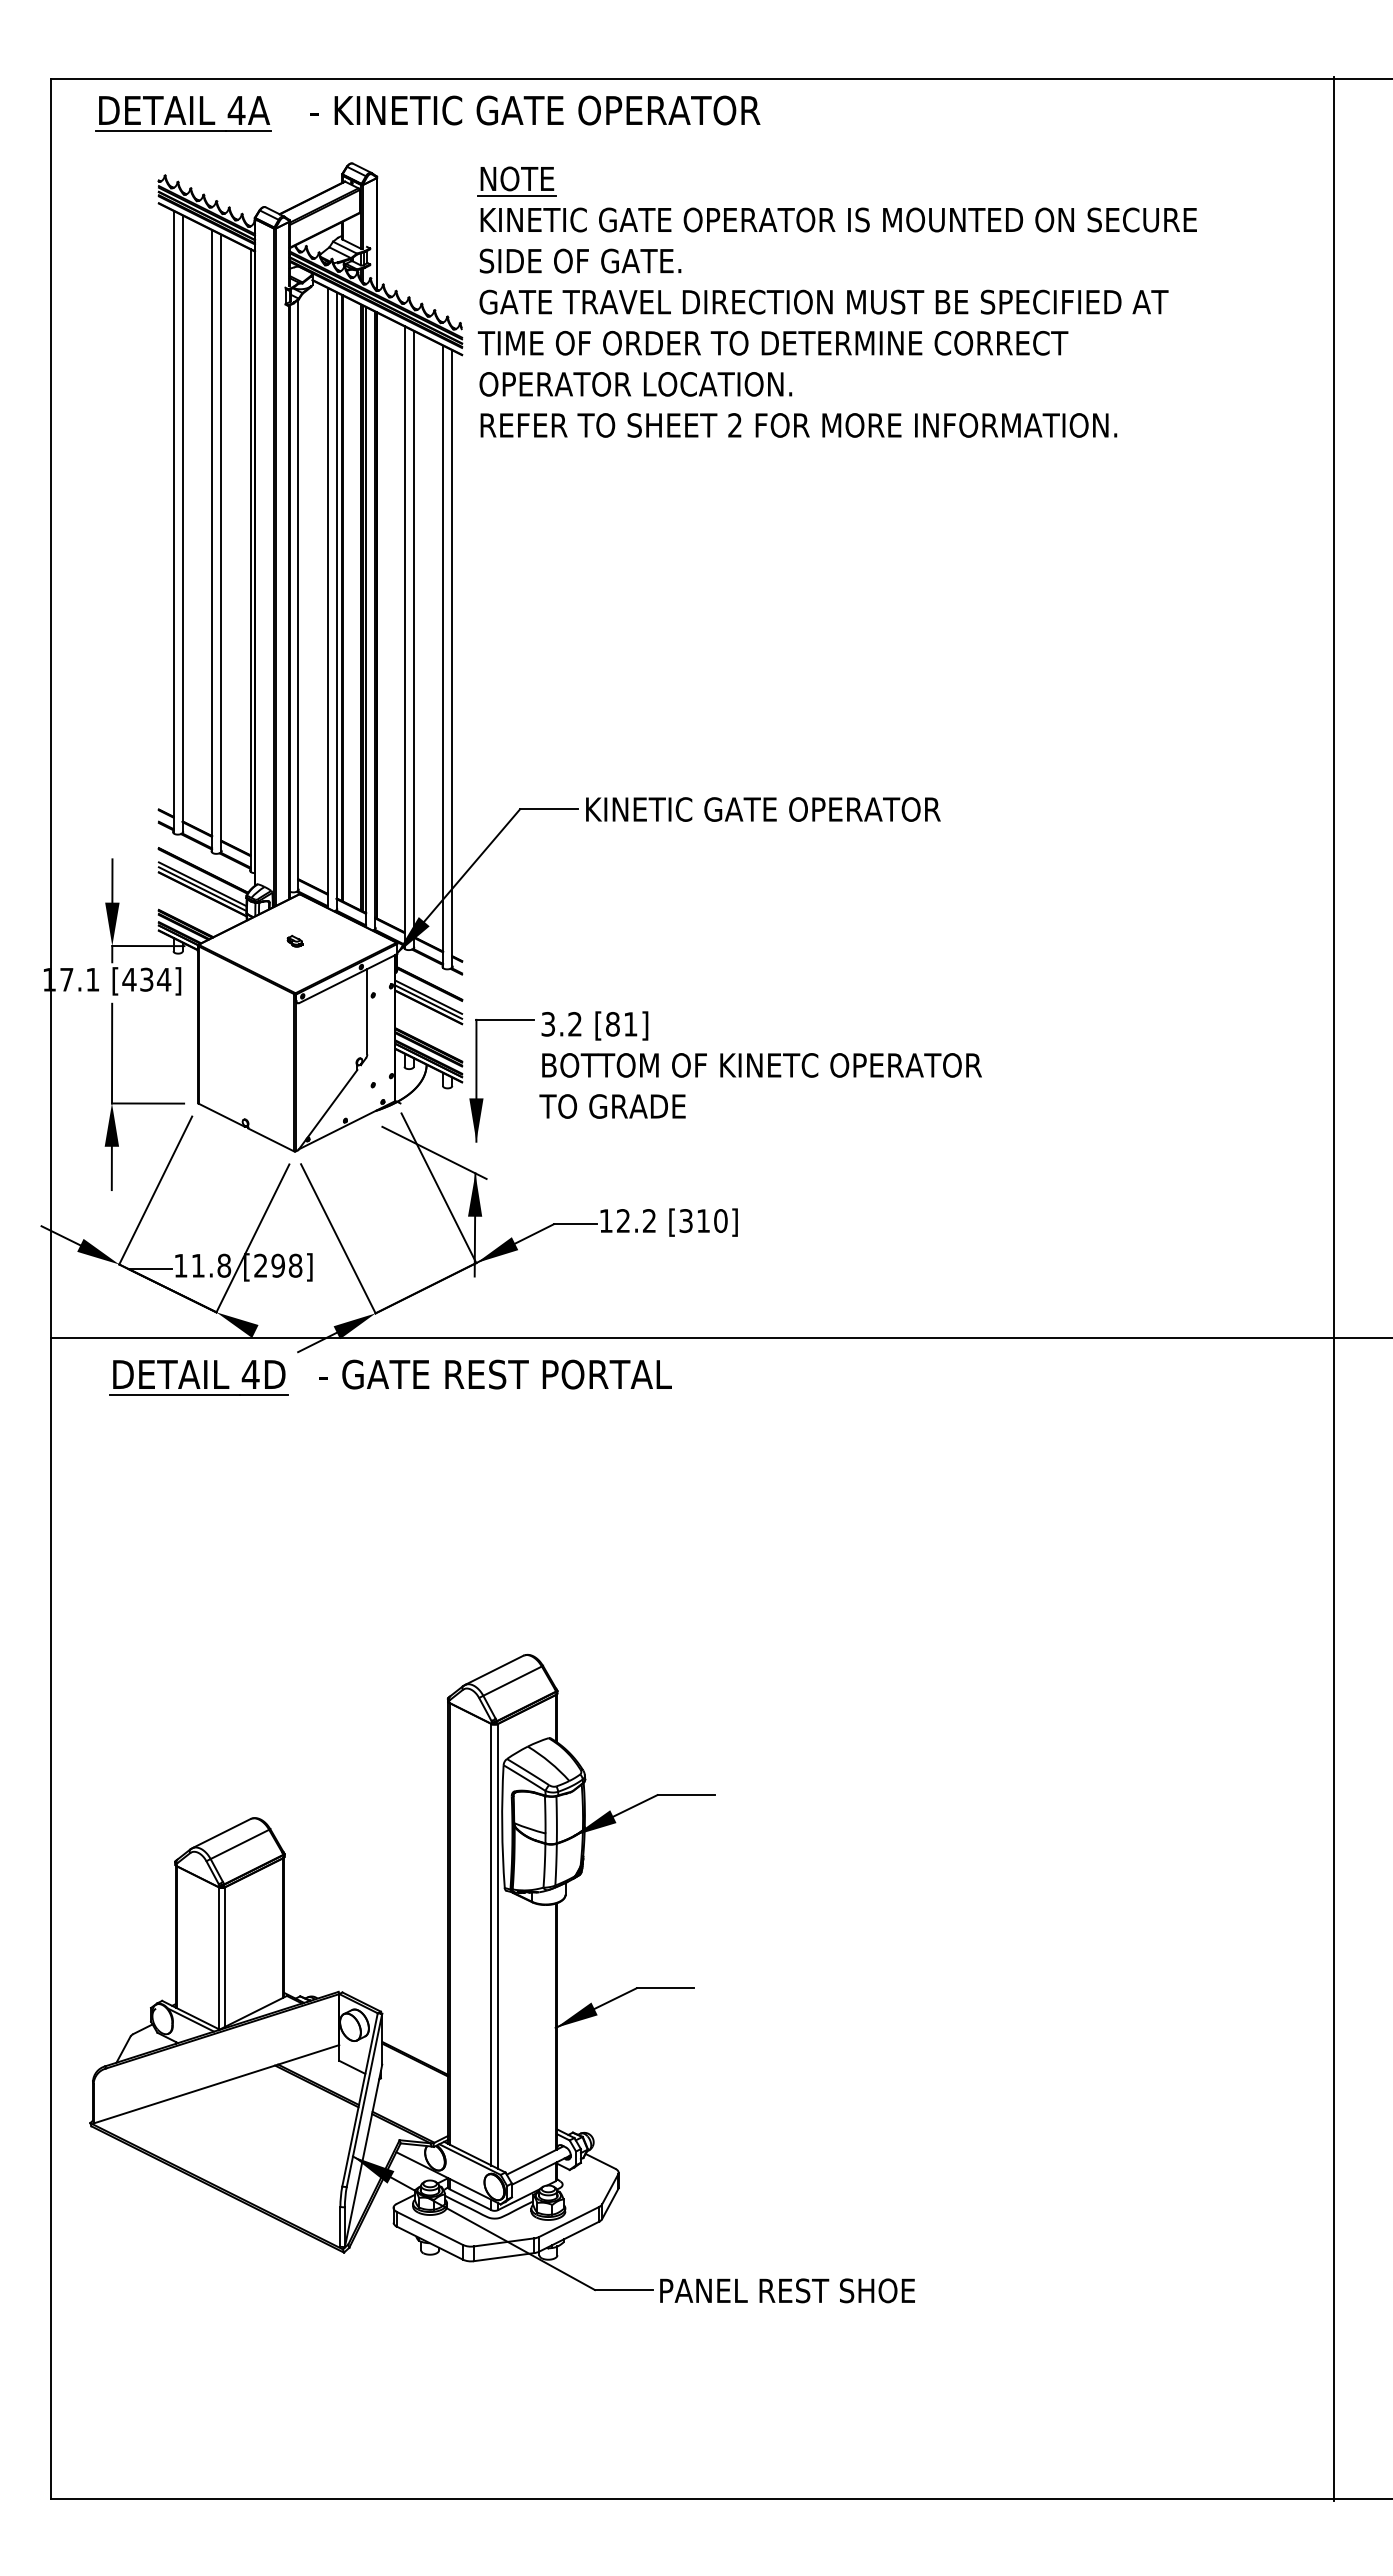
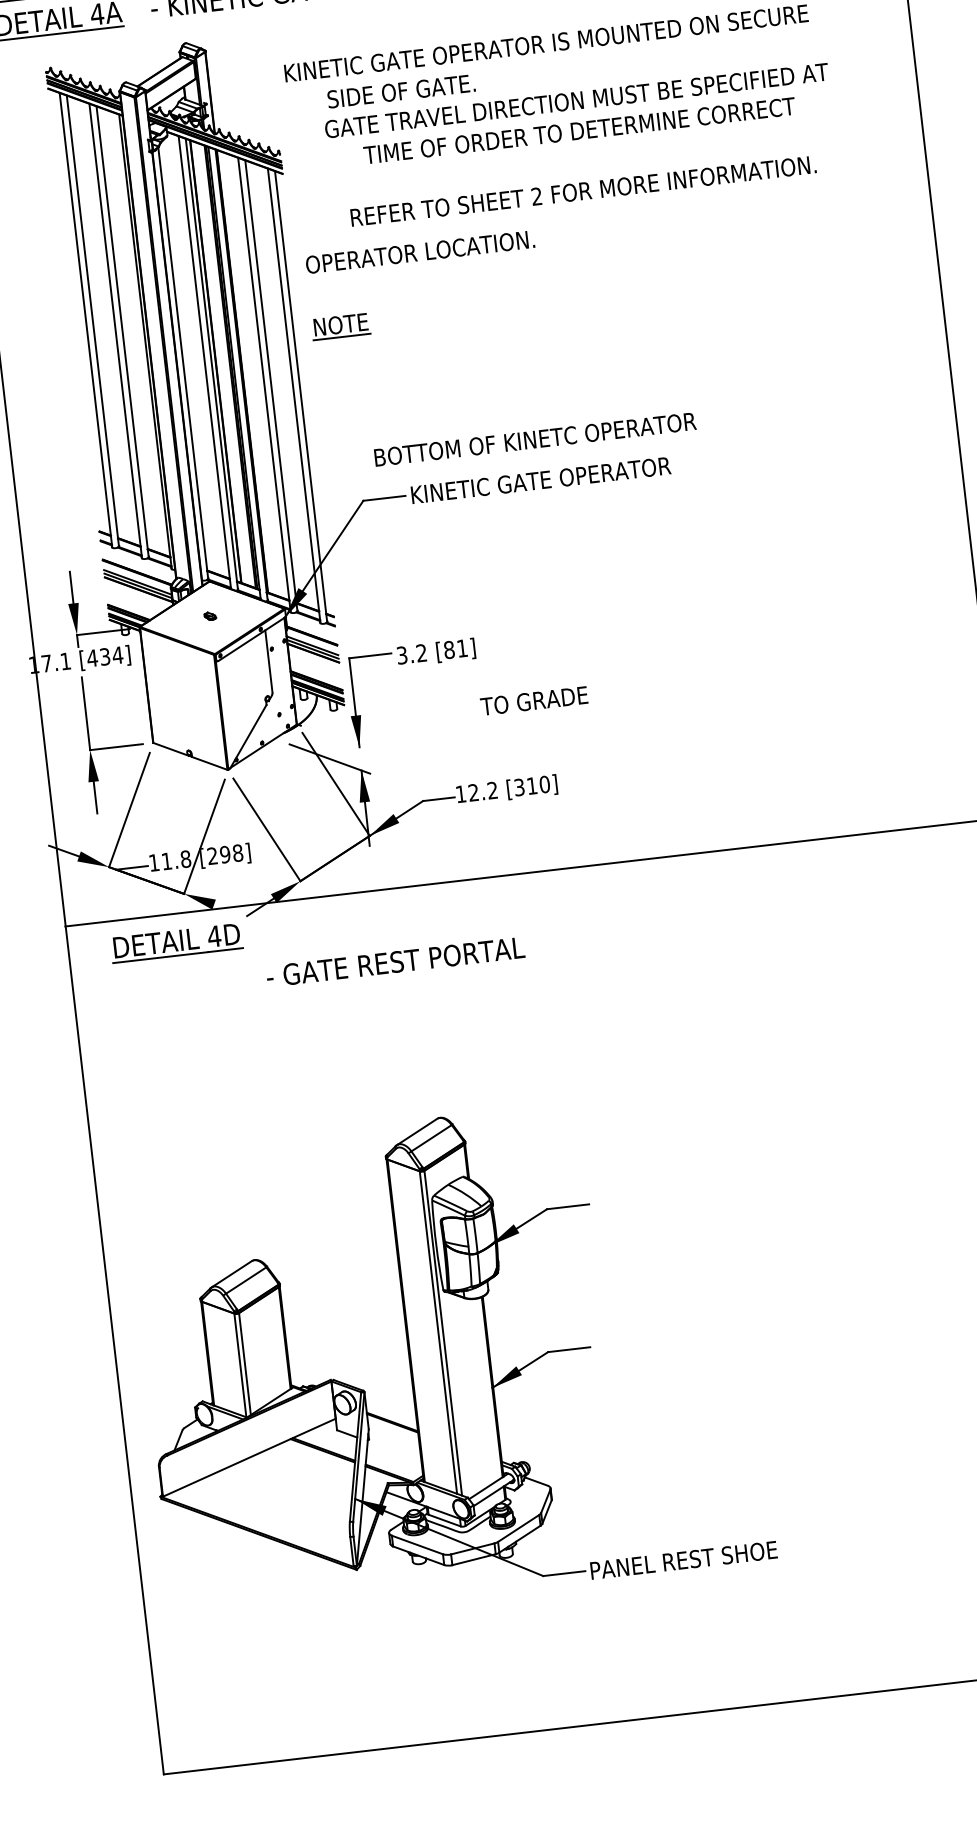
part: (516, 181) -> (340, 326), moved
text: (580, 260) -> (401, 90), moved
text: (823, 301) -> (576, 100), moved
text: (772, 342) -> (579, 130), moved
text: (635, 384) -> (420, 252), moved
text: (798, 425) -> (583, 191), moved
text: (761, 1065) -> (534, 439), moved
text: (612, 1106) -> (534, 701), moved
text: (495, 1374) -> (395, 962), moved

